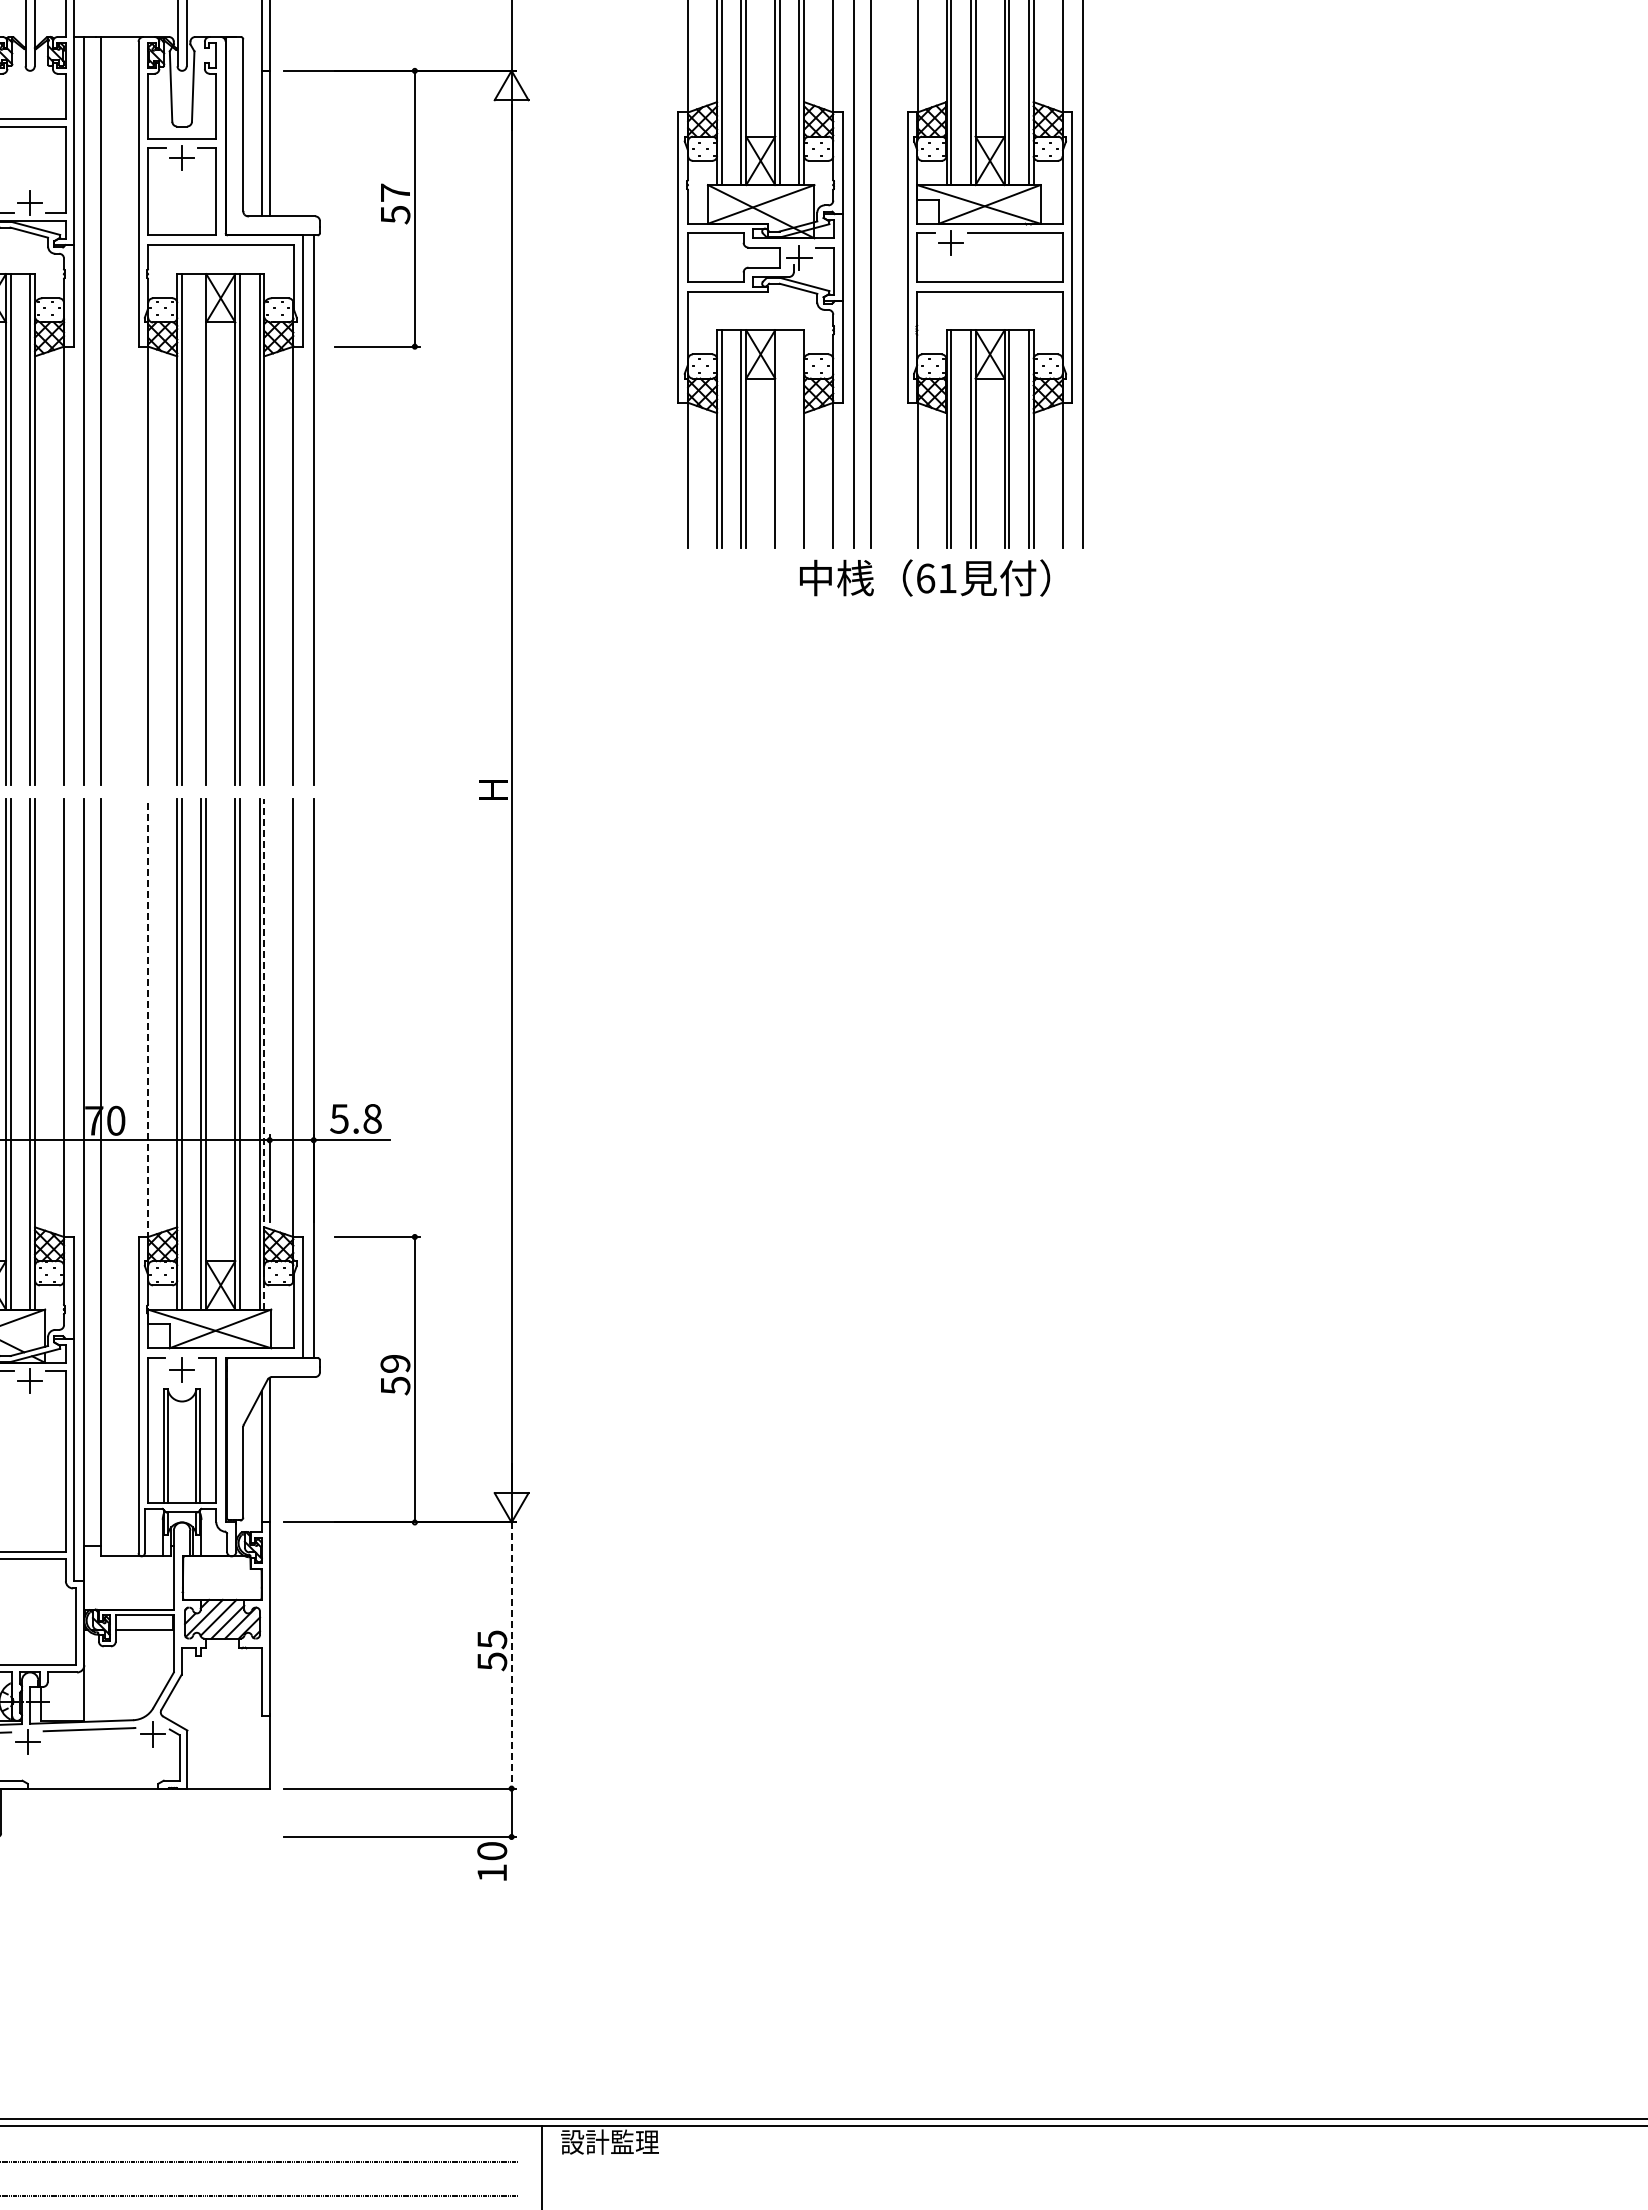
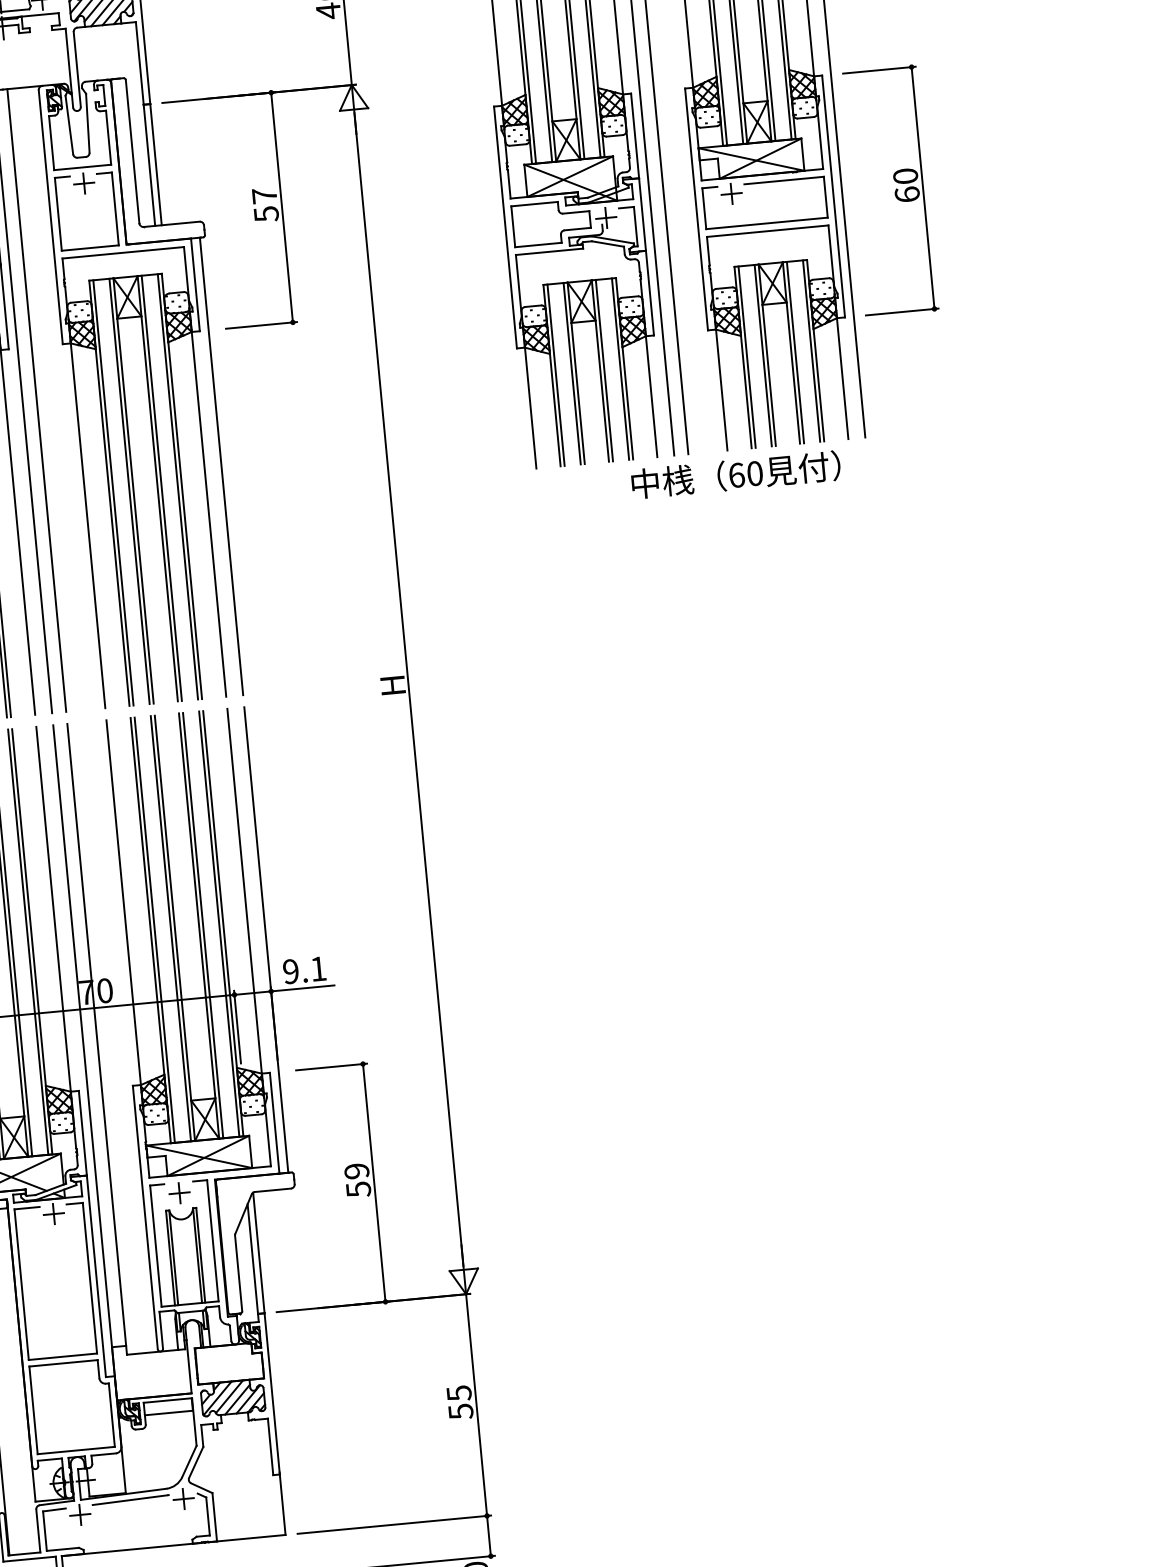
part: (1141, 257) -> (891, 190), added
line: (780, 438) -> (604, 370), added
line: (799, 438) -> (620, 368), added
line: (201, 529) -> (129, 491), added
text: (947, 578) -> (754, 473), 61 -> 60
line: (148, 1018) -> (123, 903), dashed -> solid
line: (264, 1053) -> (223, 923), dashed -> solid
text: (355, 1118) -> (304, 970), 5.8 -> 9.1
line: (511, 1656) -> (476, 1405), dashed -> solid

